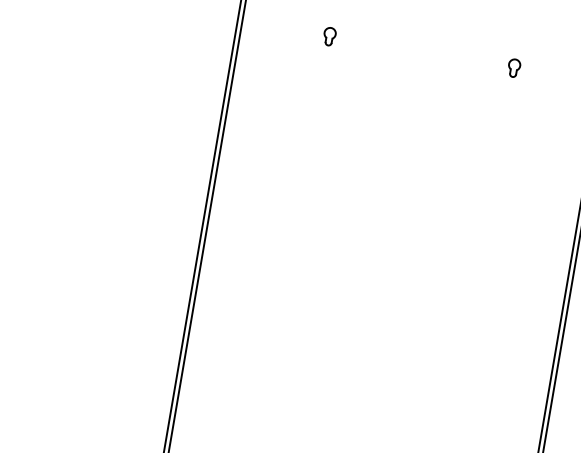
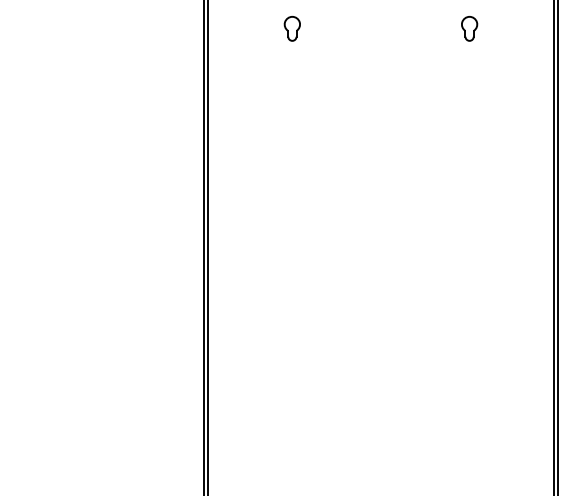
part: (328, 36) -> (291, 28), size x1.43
part: (513, 67) -> (469, 28), size x1.43

